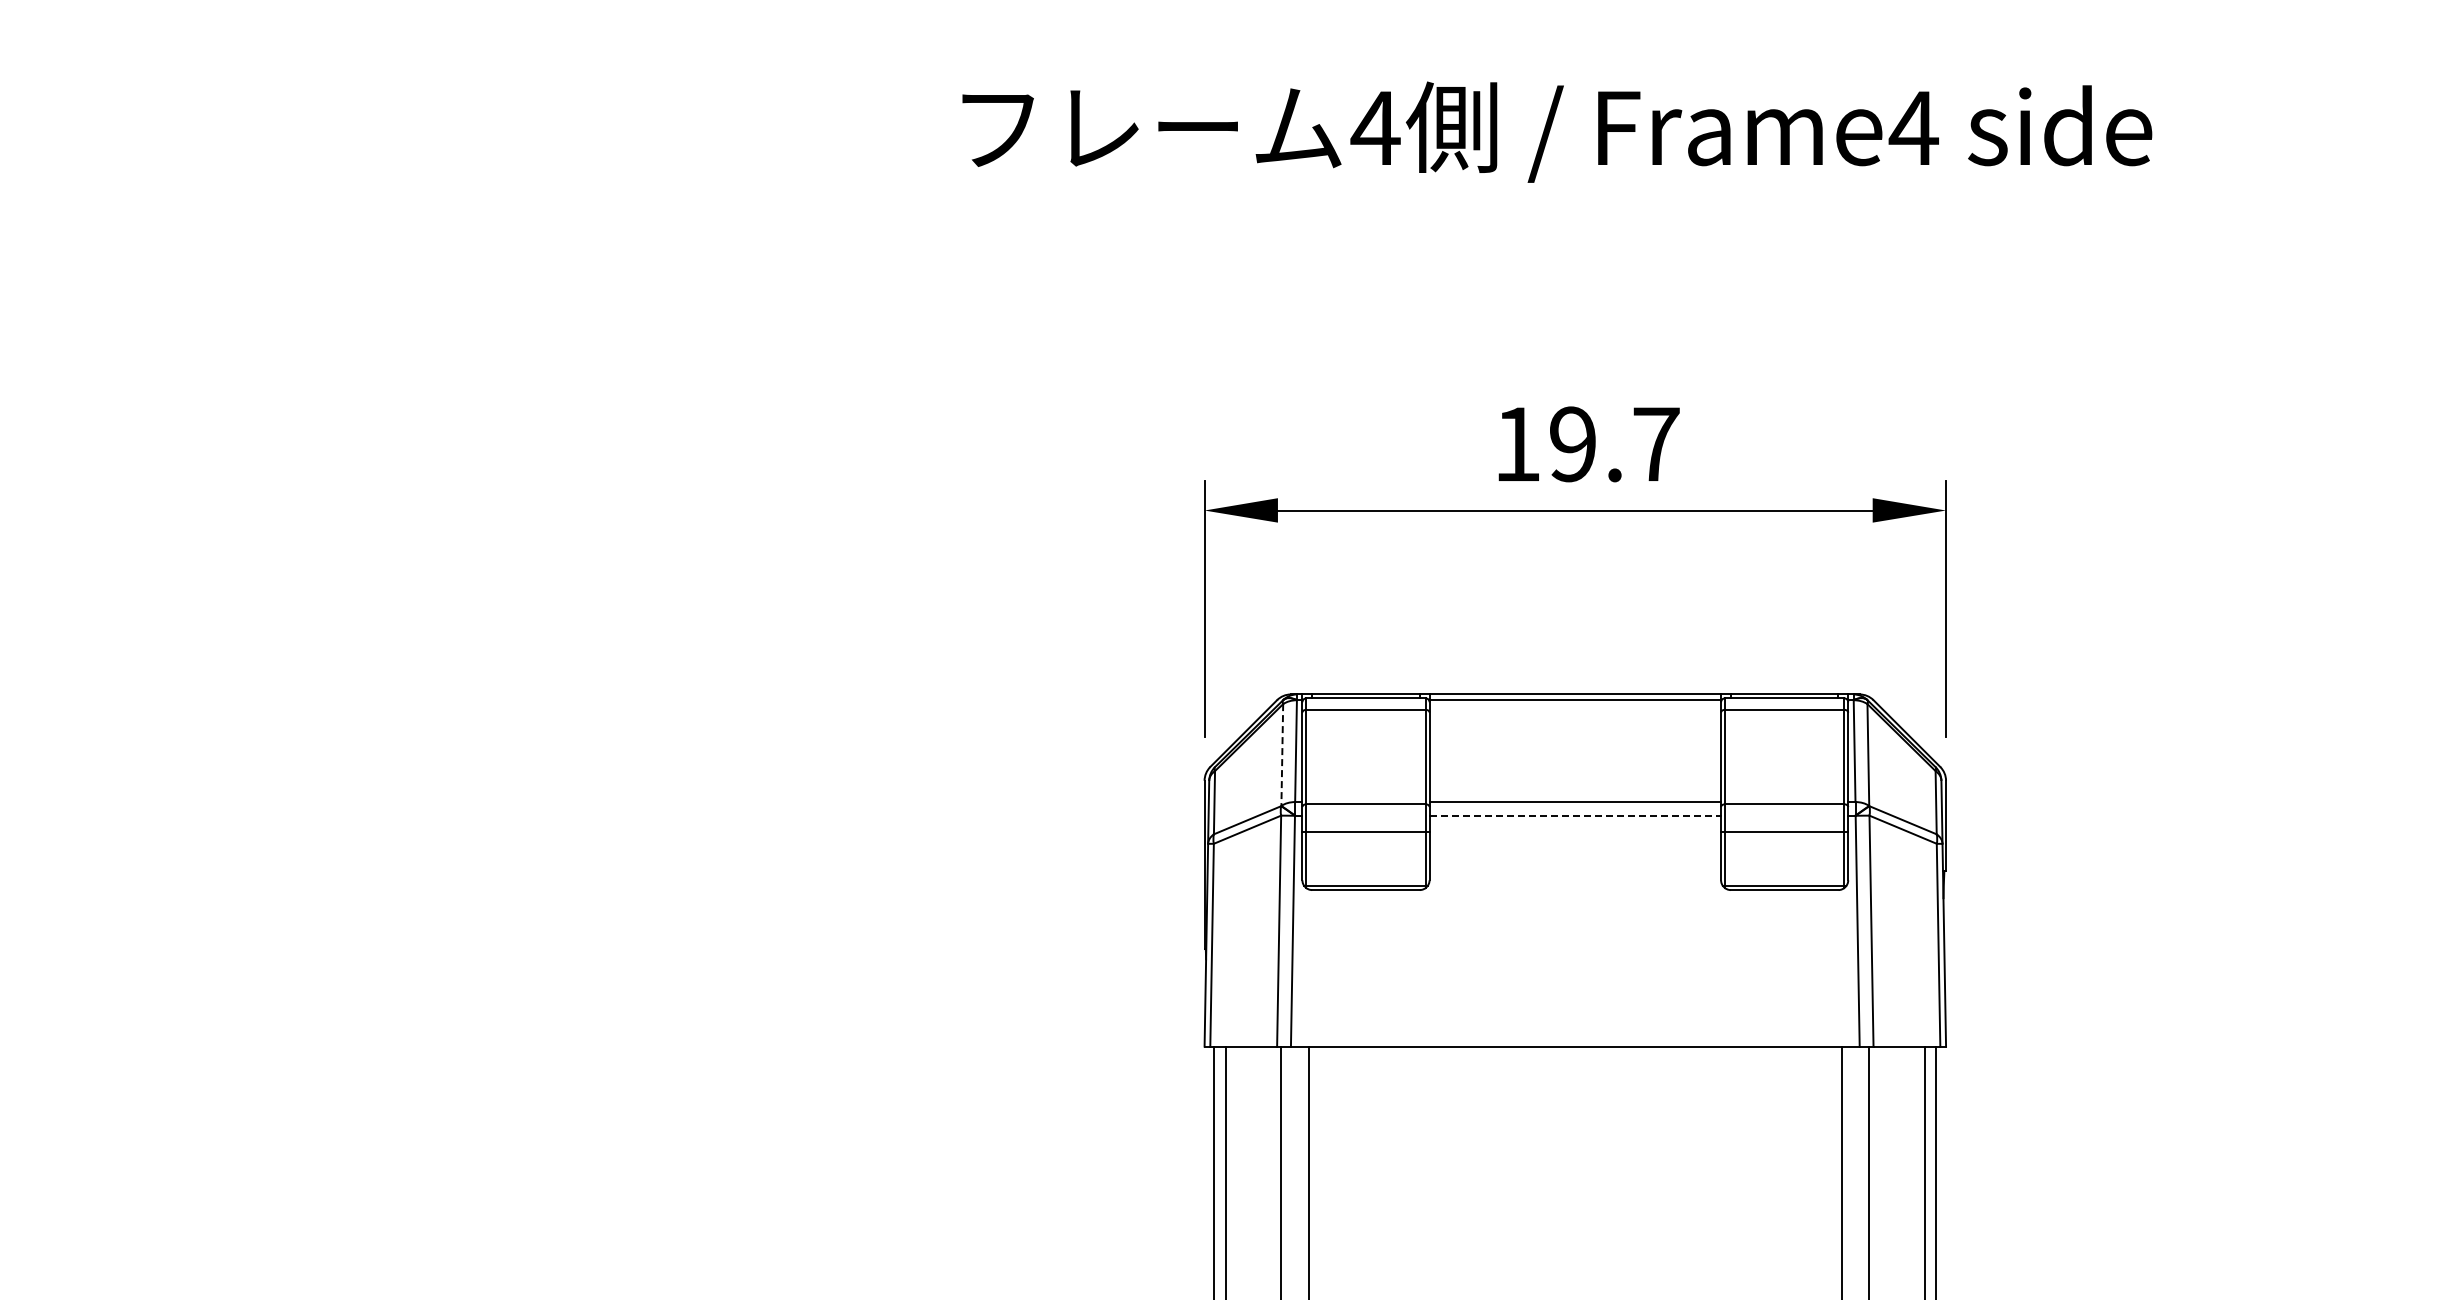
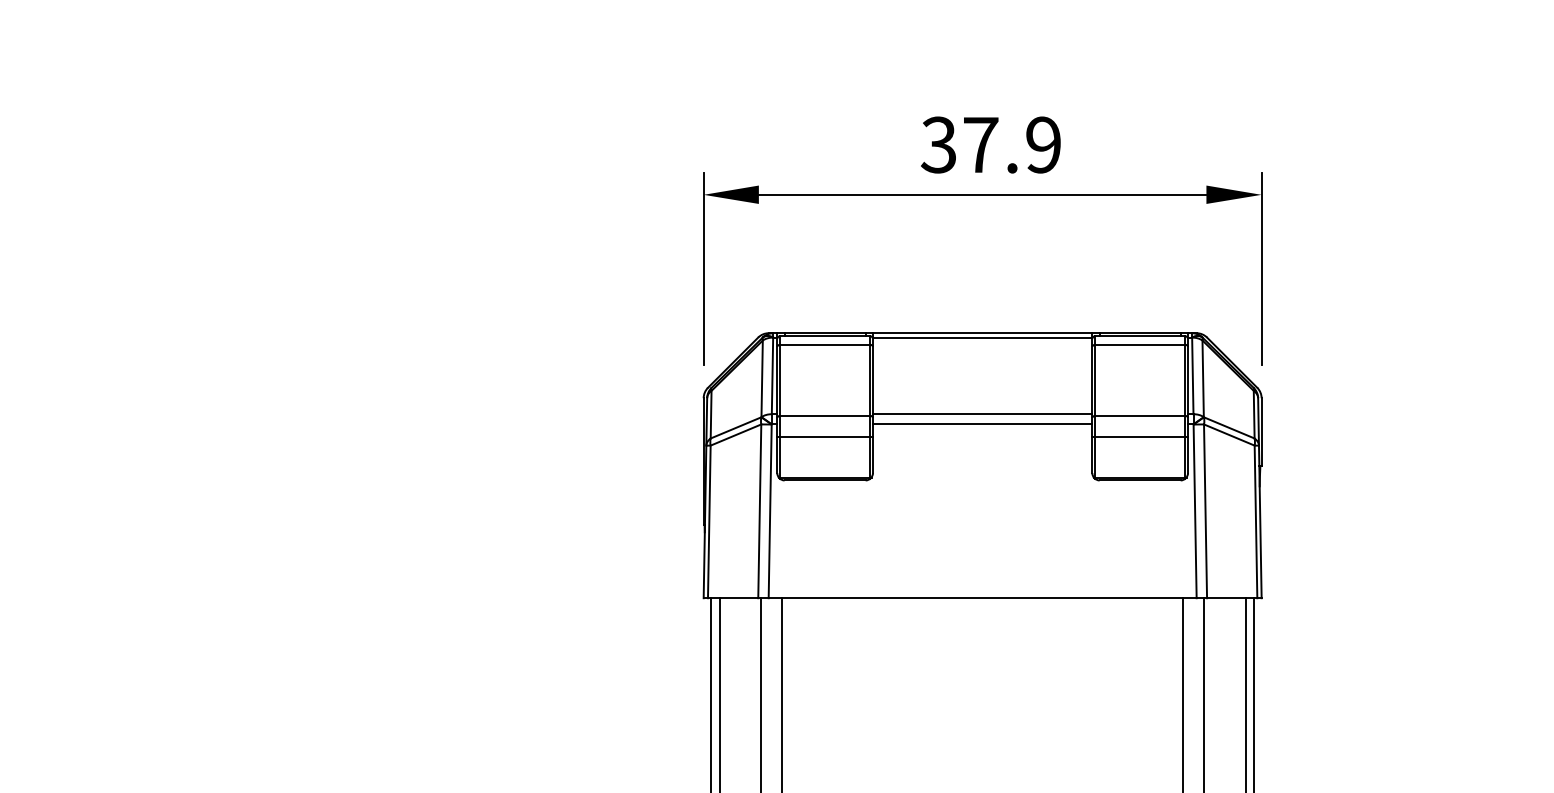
text: (1586, 444) -> (991, 145), 19.7 -> 37.9
line: (1282, 755) -> (762, 379), dashed -> solid
line: (1575, 815) -> (982, 424), dashed -> solid

